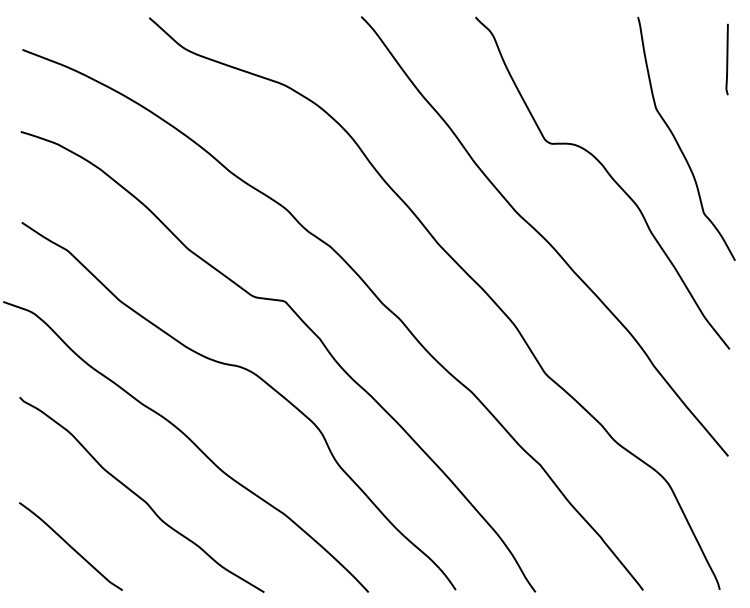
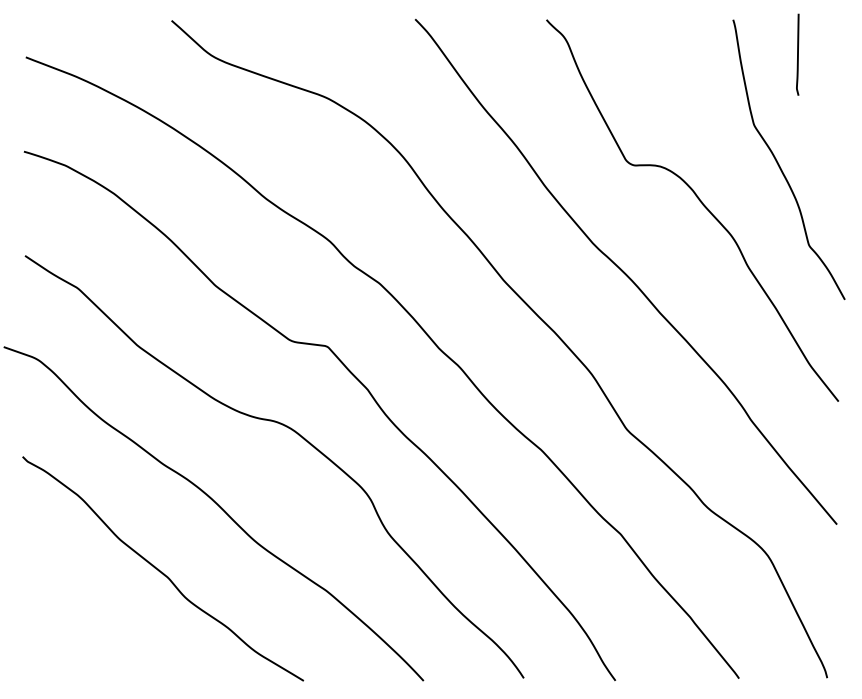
line: (726, 59) -> (797, 54), moved
curve: (70, 546) -> (81, 628), removed

